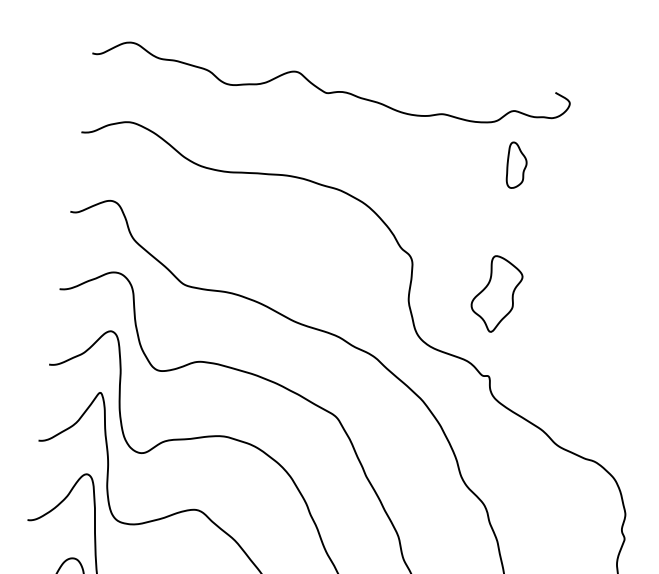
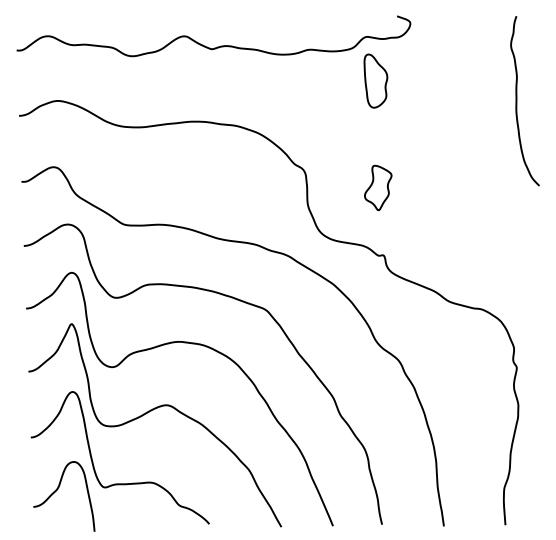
part: (515, 165) -> (375, 80), size x1.43
part: (496, 293) -> (378, 187), size x0.71

